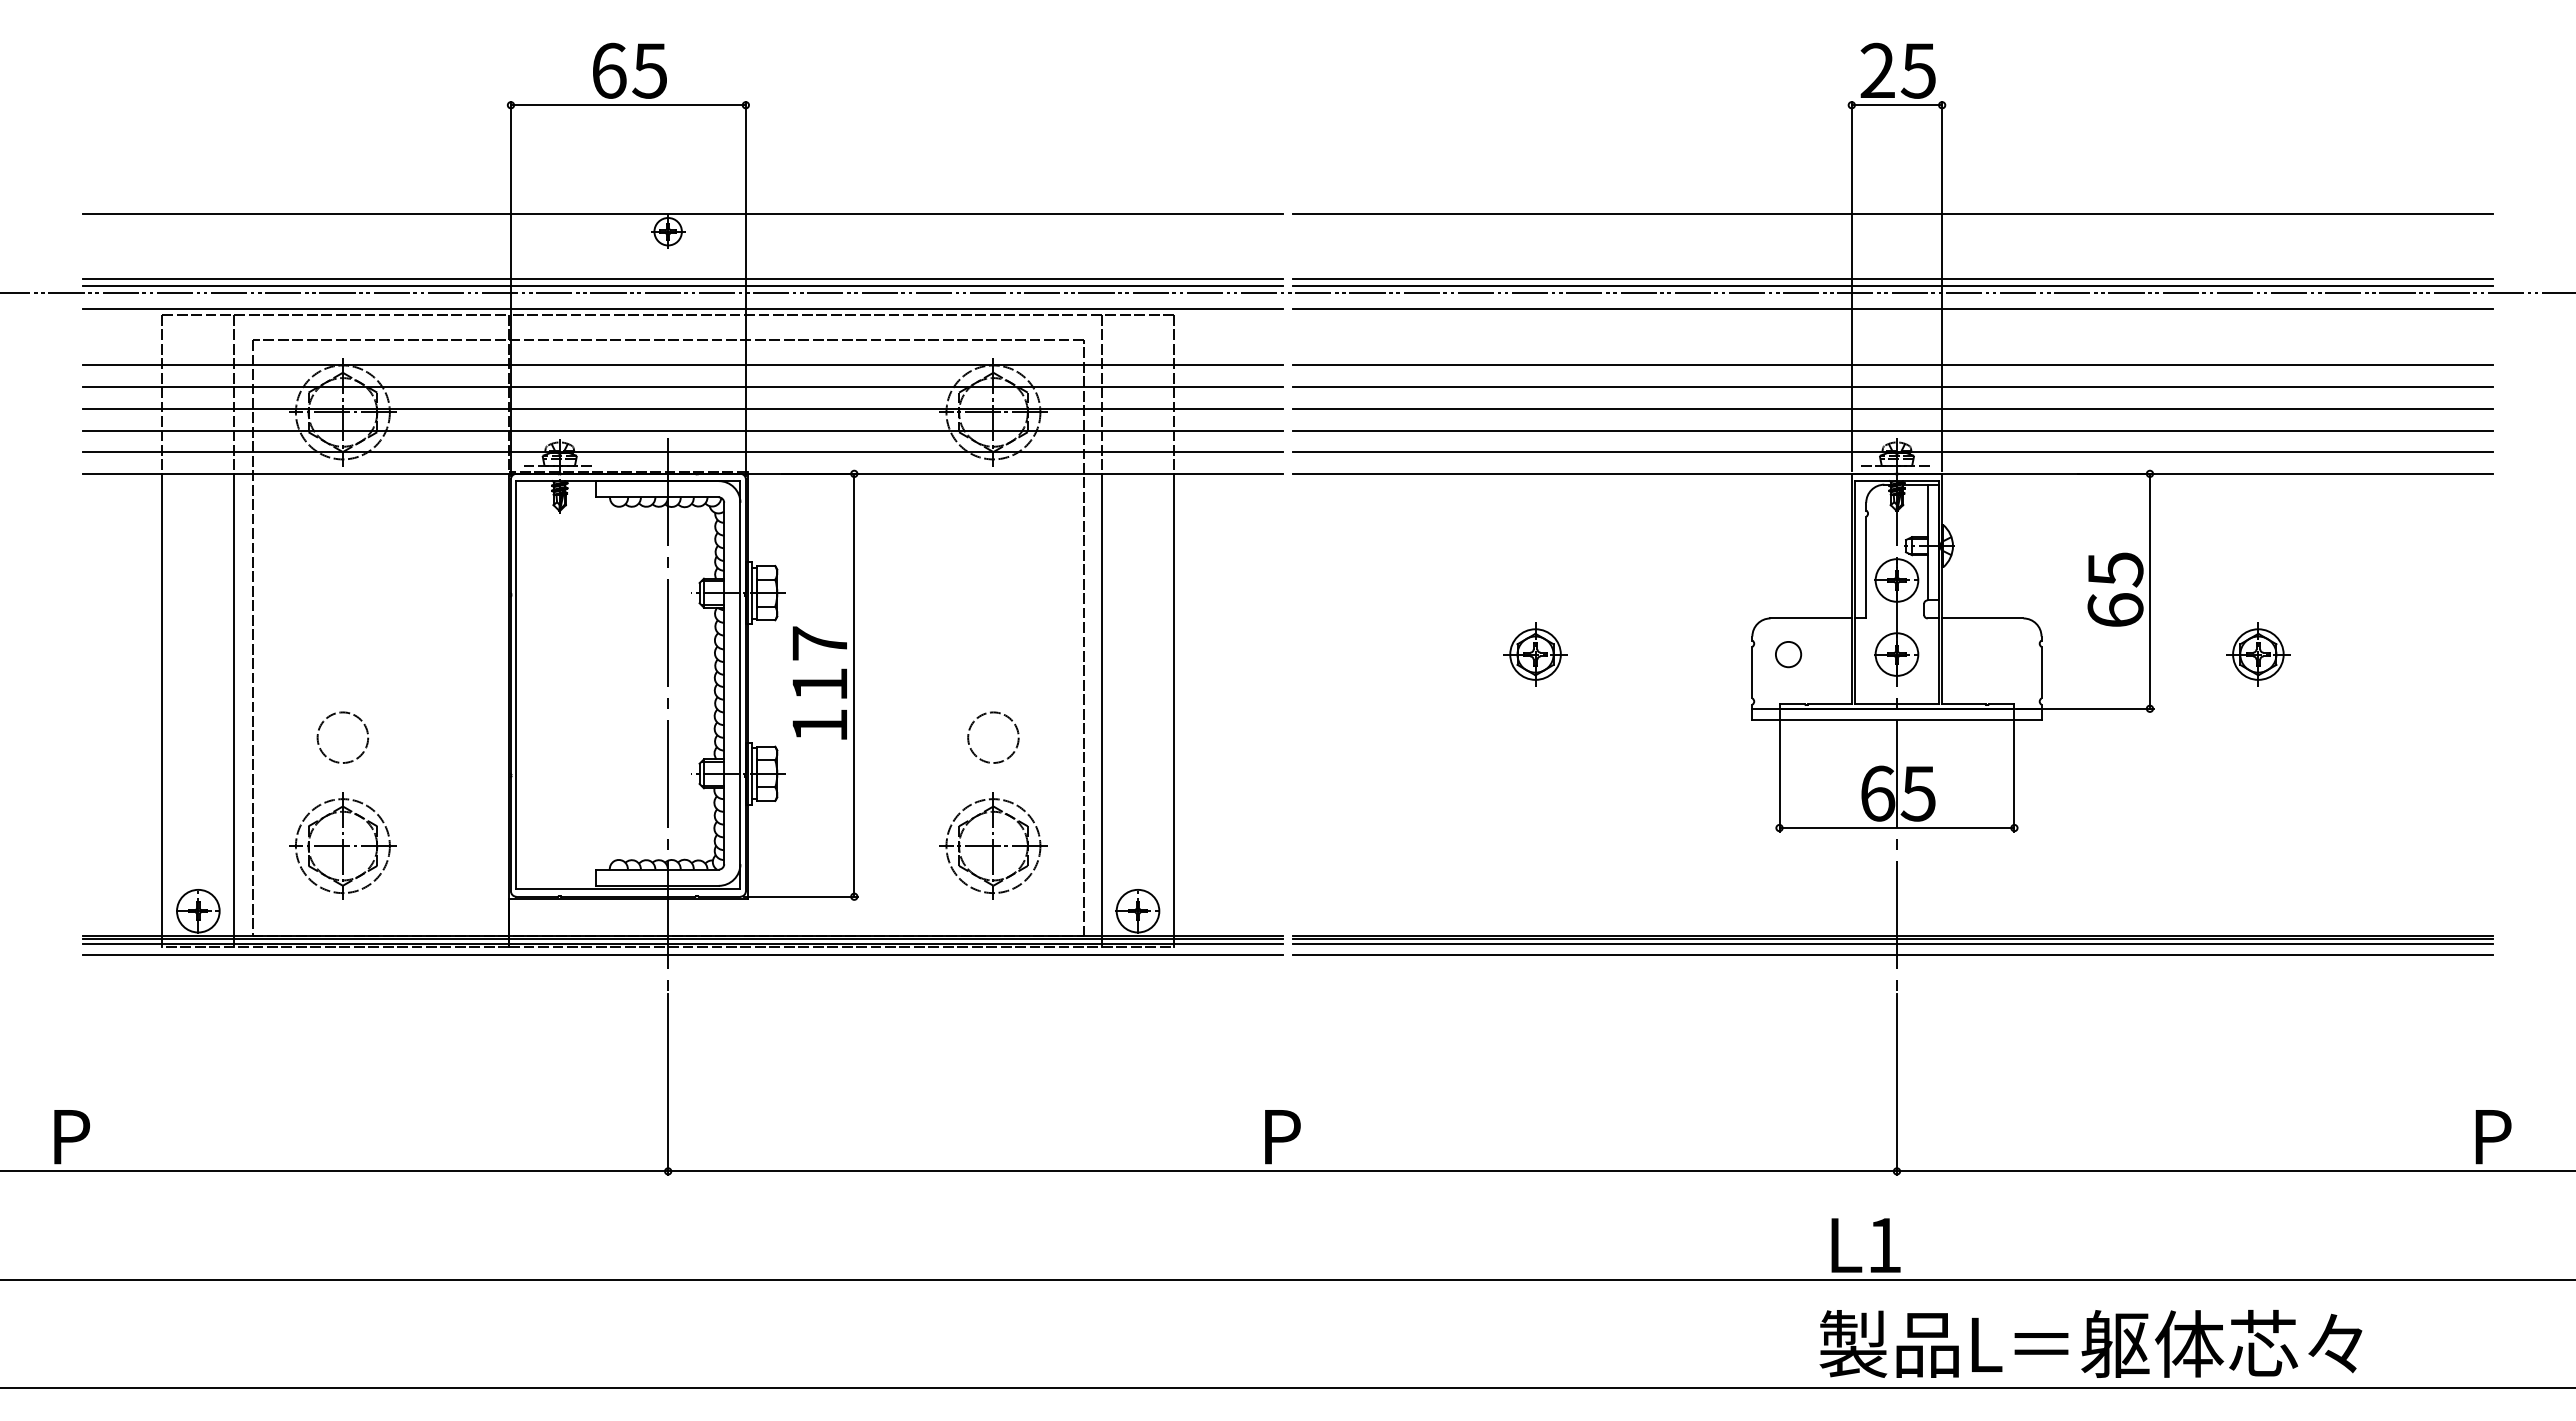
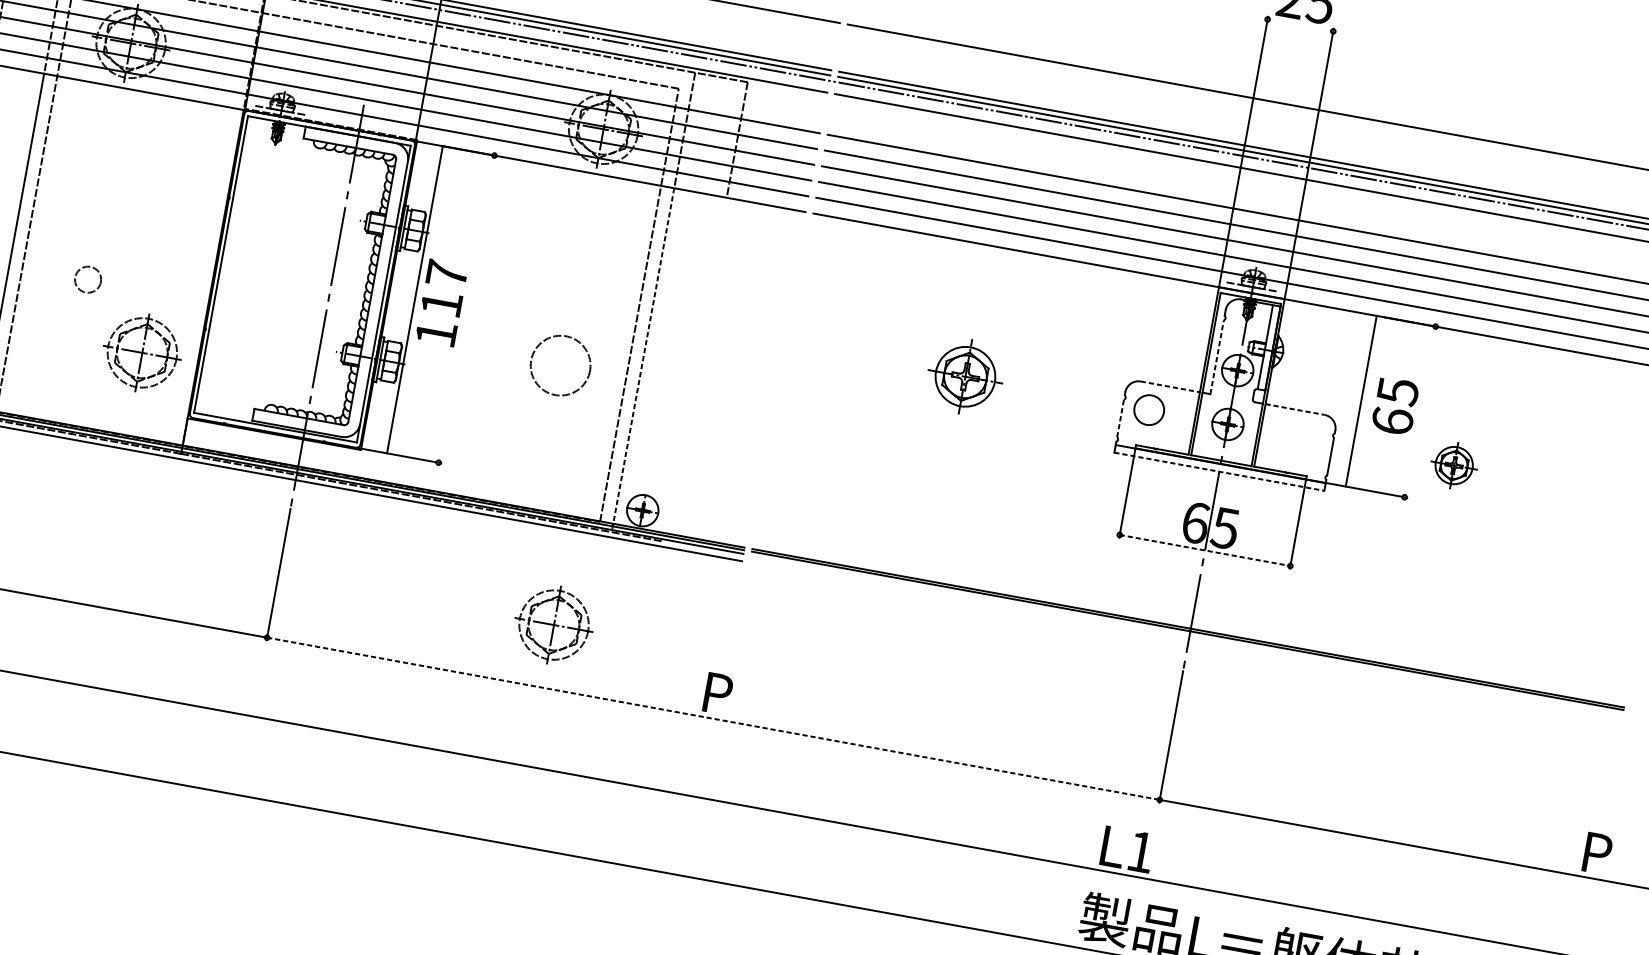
line: (1896, 105) -> (1300, 25), removed
line: (1866, 567) -> (1217, 357), solid -> dashed
line: (2149, 590) -> (1361, 400), moved
line: (1811, 618) -> (1170, 386), solid -> dashed
line: (1982, 618) -> (1294, 409), solid -> dashed
part: (1535, 654) -> (965, 376), size x1.6
circle: (1788, 654) -> (1149, 410), size x1.6
part: (2258, 654) -> (1454, 465), moved
line: (1752, 672) -> (1120, 418), solid -> dashed
line: (854, 684) -> (415, 299), moved
line: (1101, 710) -> (642, 360), solid -> dashed
line: (1174, 710) -> (695, 369), removed
line: (1896, 719) -> (1219, 471), solid -> dashed
circle: (342, 737) -> (87, 279), size x0.7
circle: (993, 737) -> (560, 365), size x1.6
line: (1897, 828) -> (1205, 550), solid -> dashed
part: (342, 845) -> (142, 352), moved
part: (993, 845) -> (554, 624), moved
line: (1893, 944) -> (1187, 634), removed
line: (1893, 954) -> (1185, 641), removed
line: (1283, 1171) -> (714, 718), solid -> dashed

